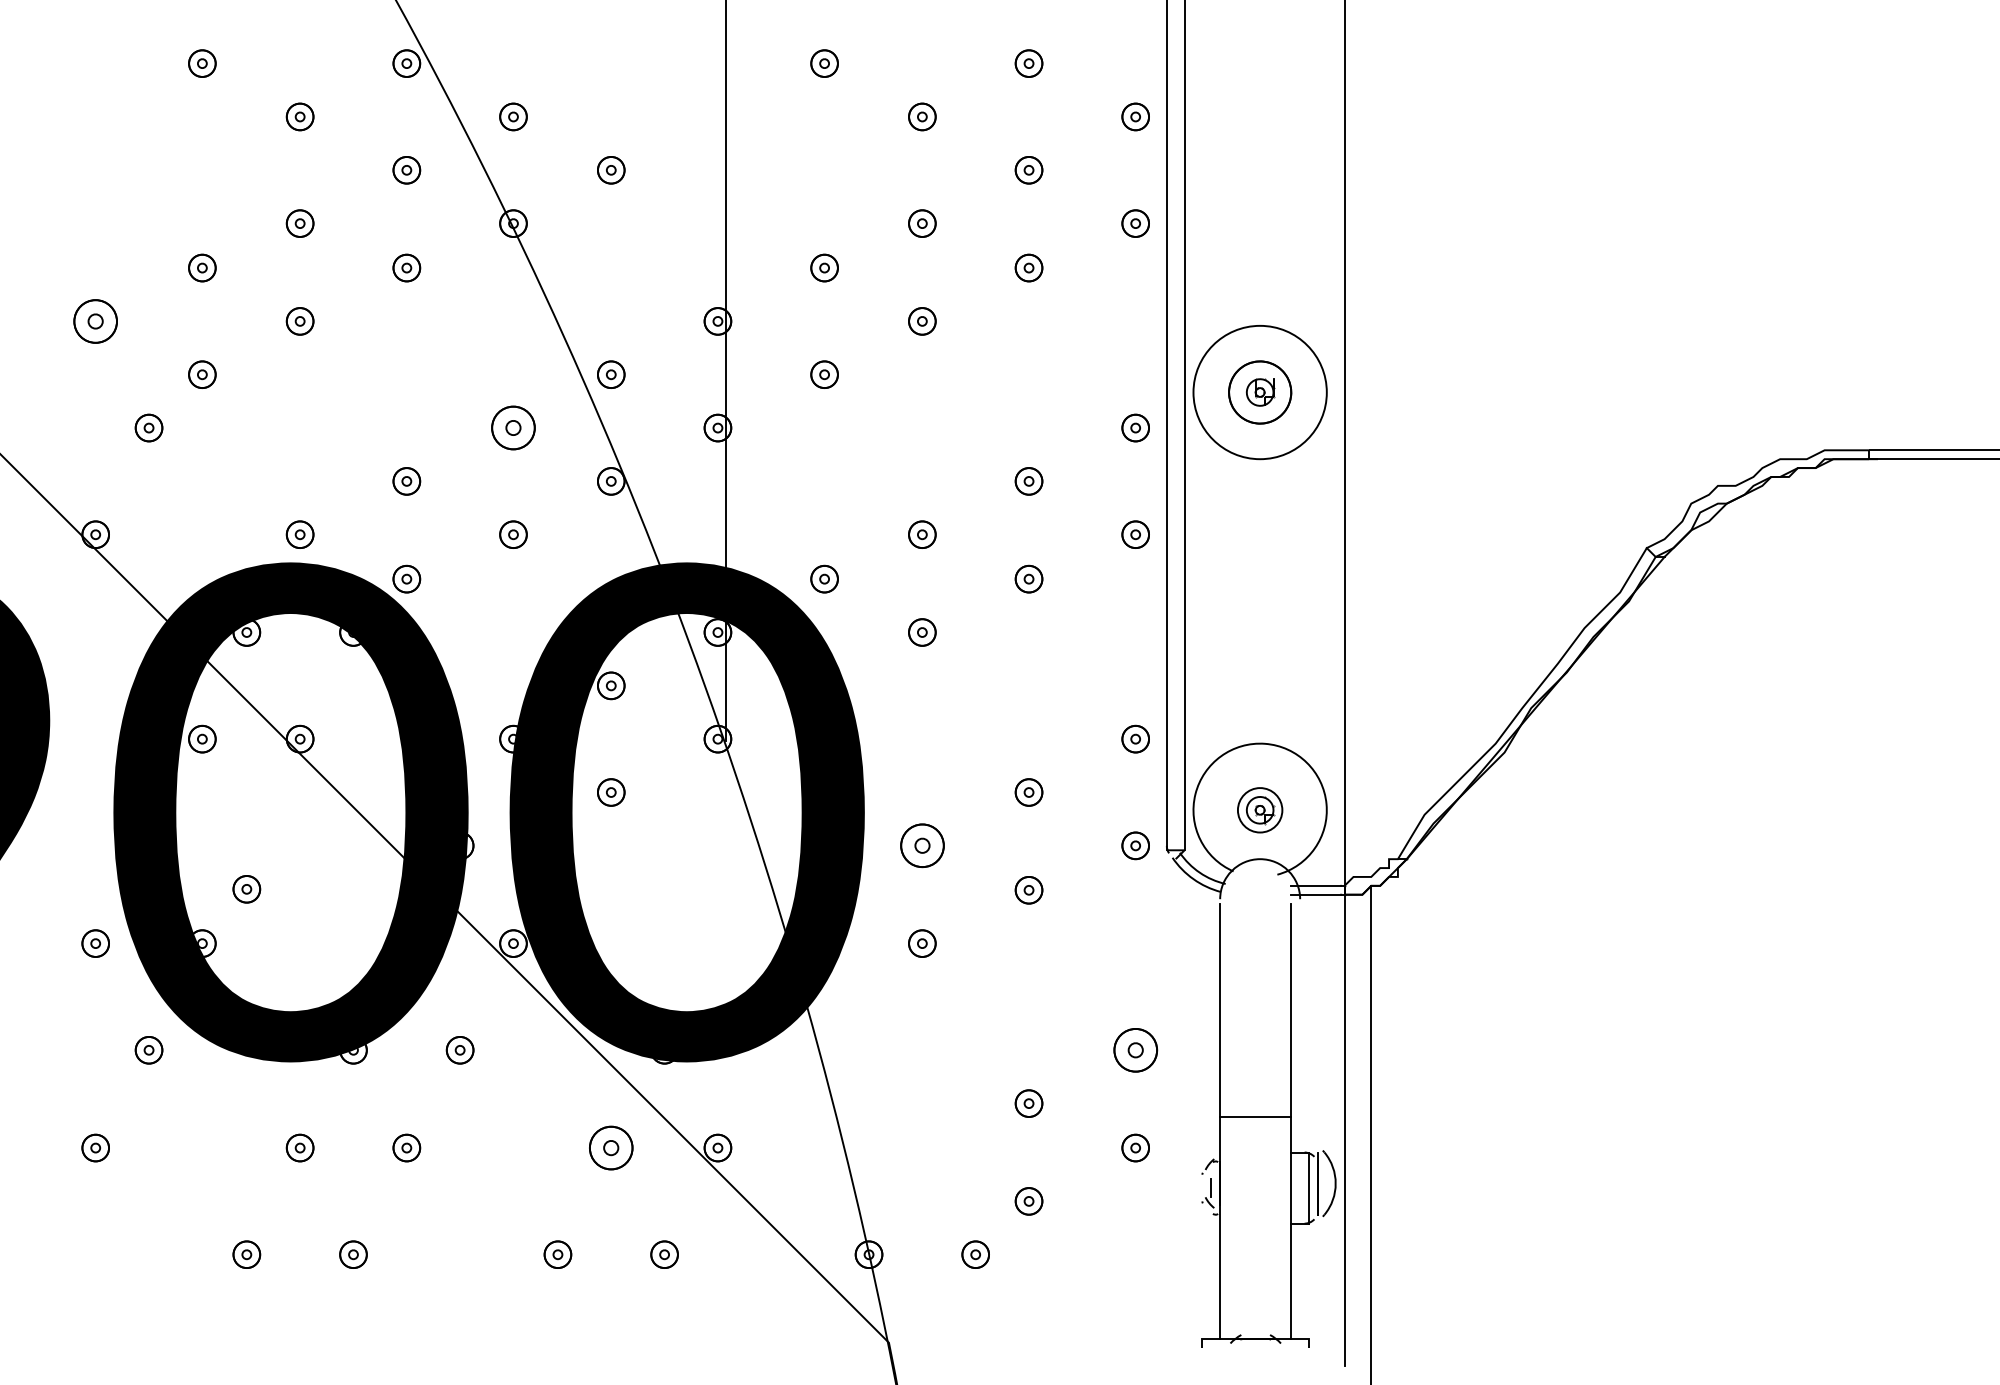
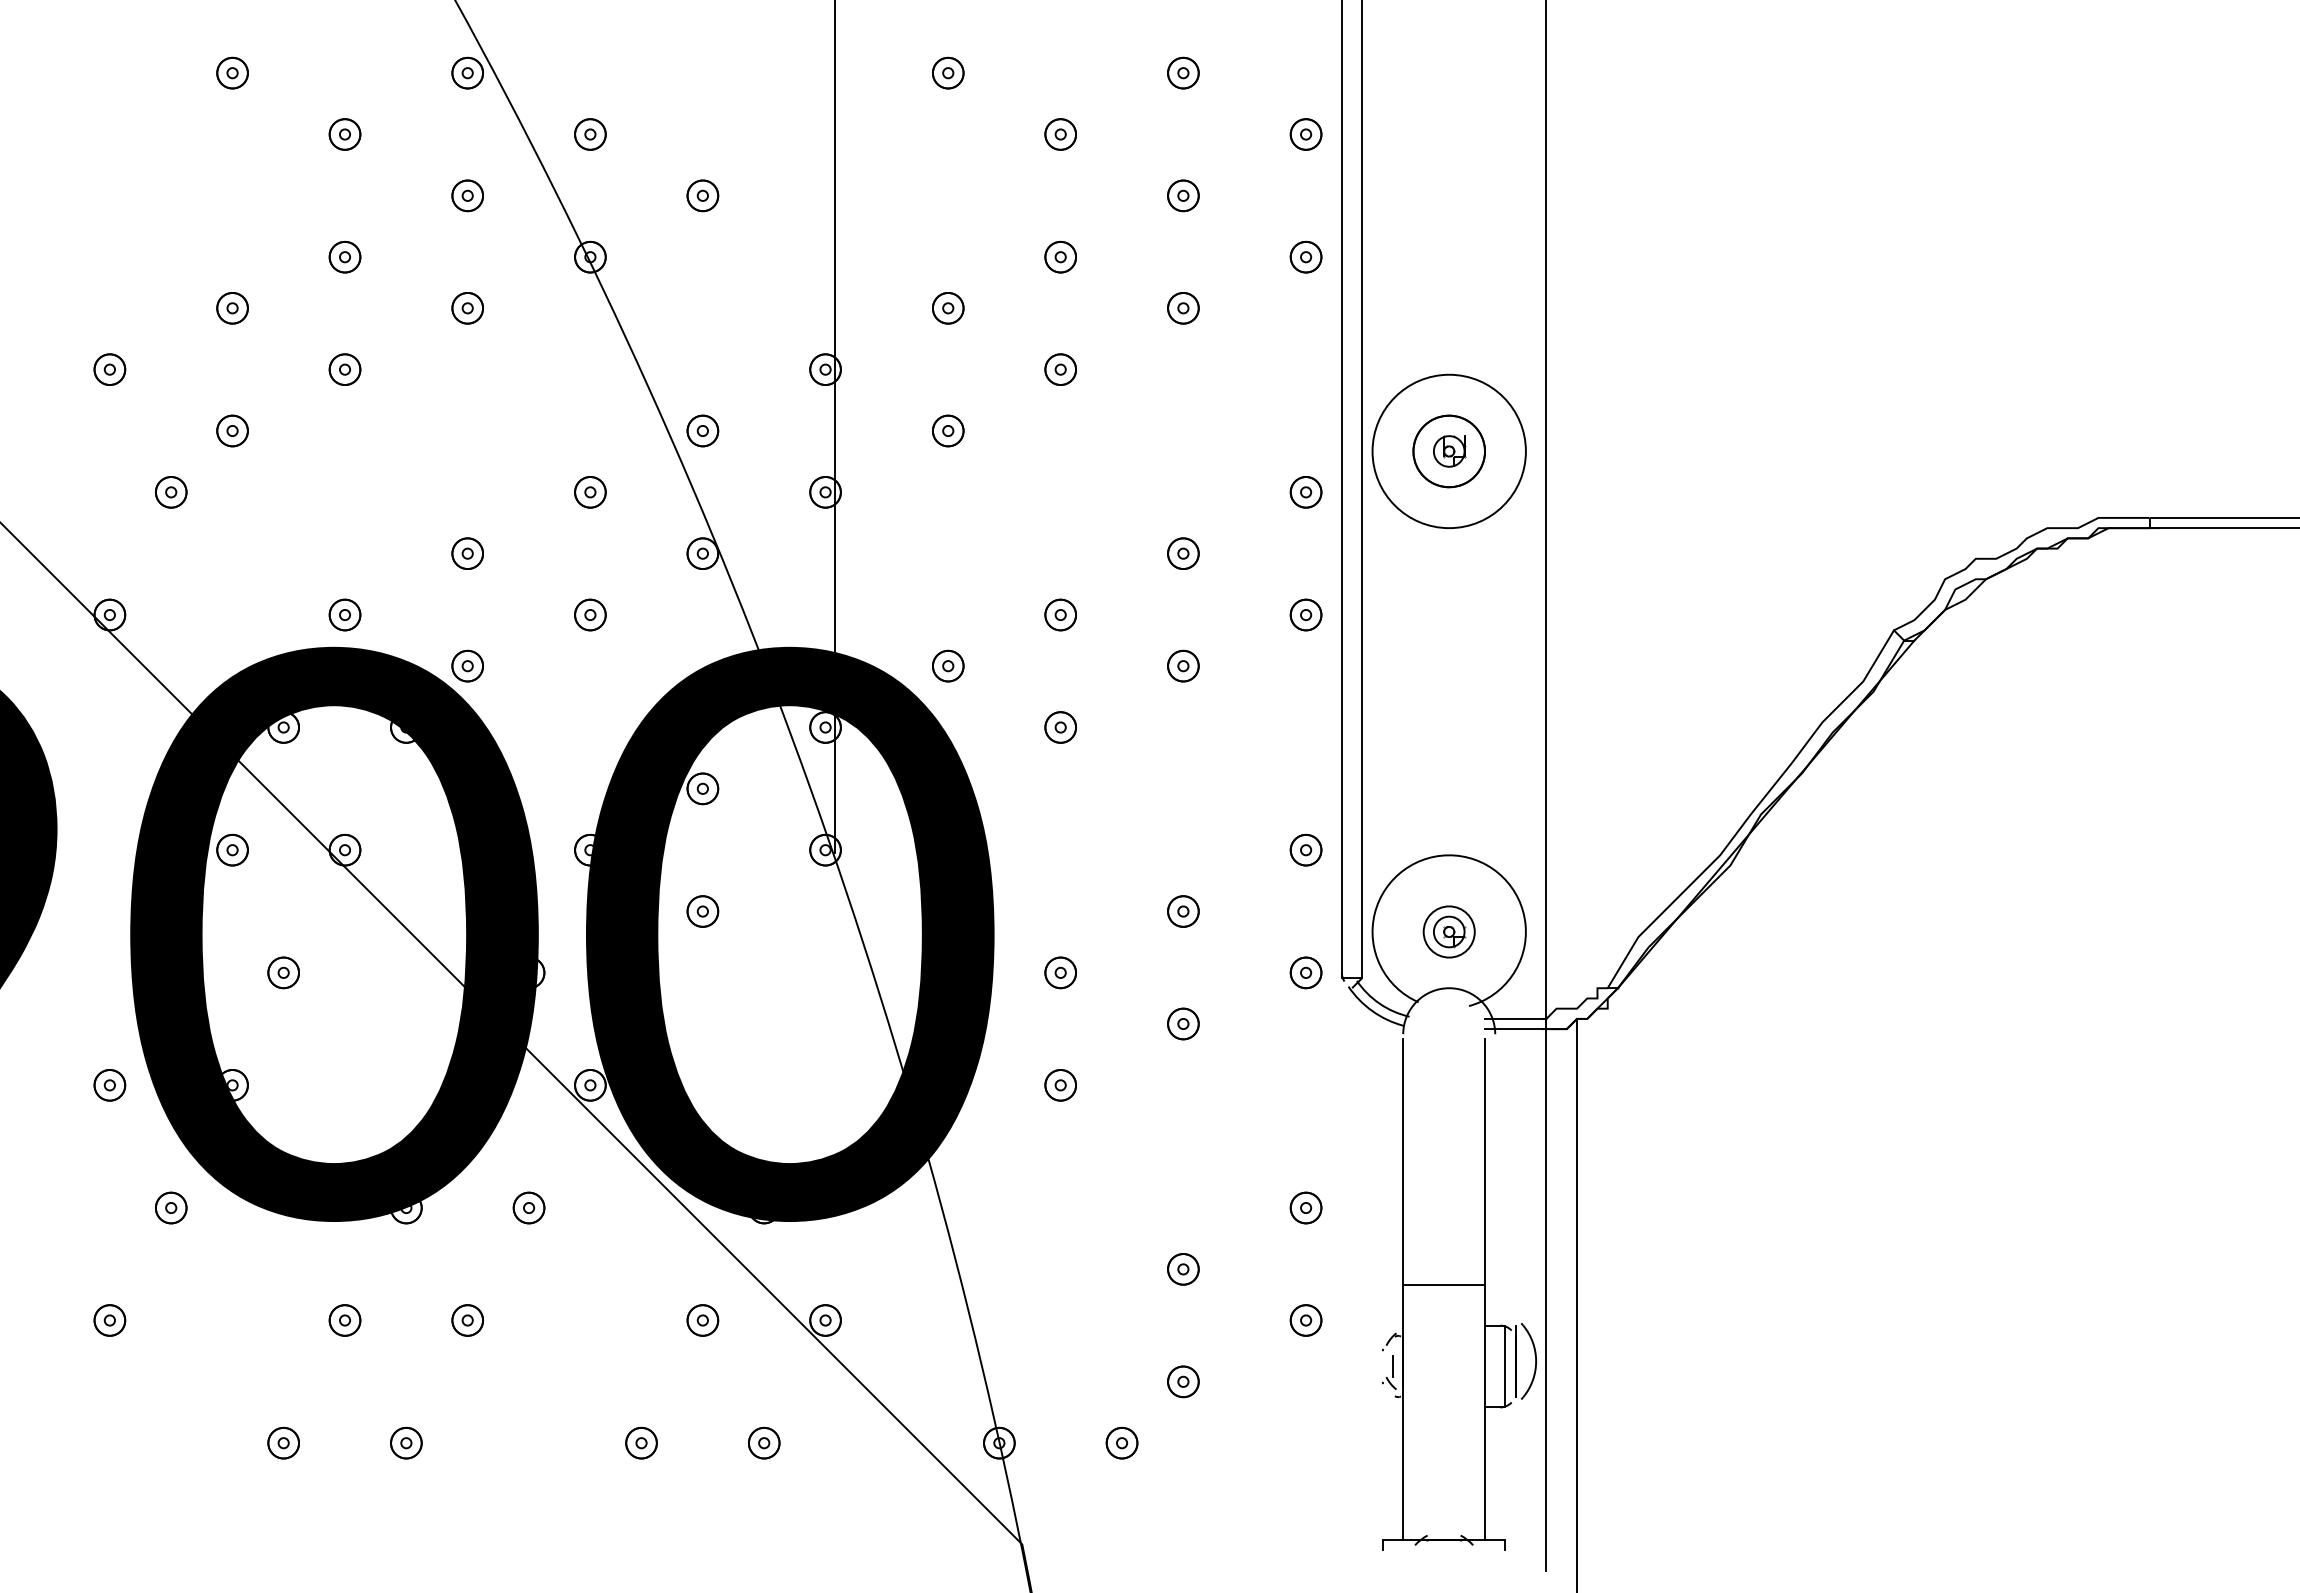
part: (95, 321) -> (109, 369), size x0.62
part: (513, 428) -> (590, 492), size x0.62
part: (922, 845) -> (1060, 972), size x0.62
part: (246, 888) -> (283, 972), moved
part: (1135, 1049) -> (1305, 1207), size x0.62
part: (610, 1148) -> (702, 1320), size x0.62

